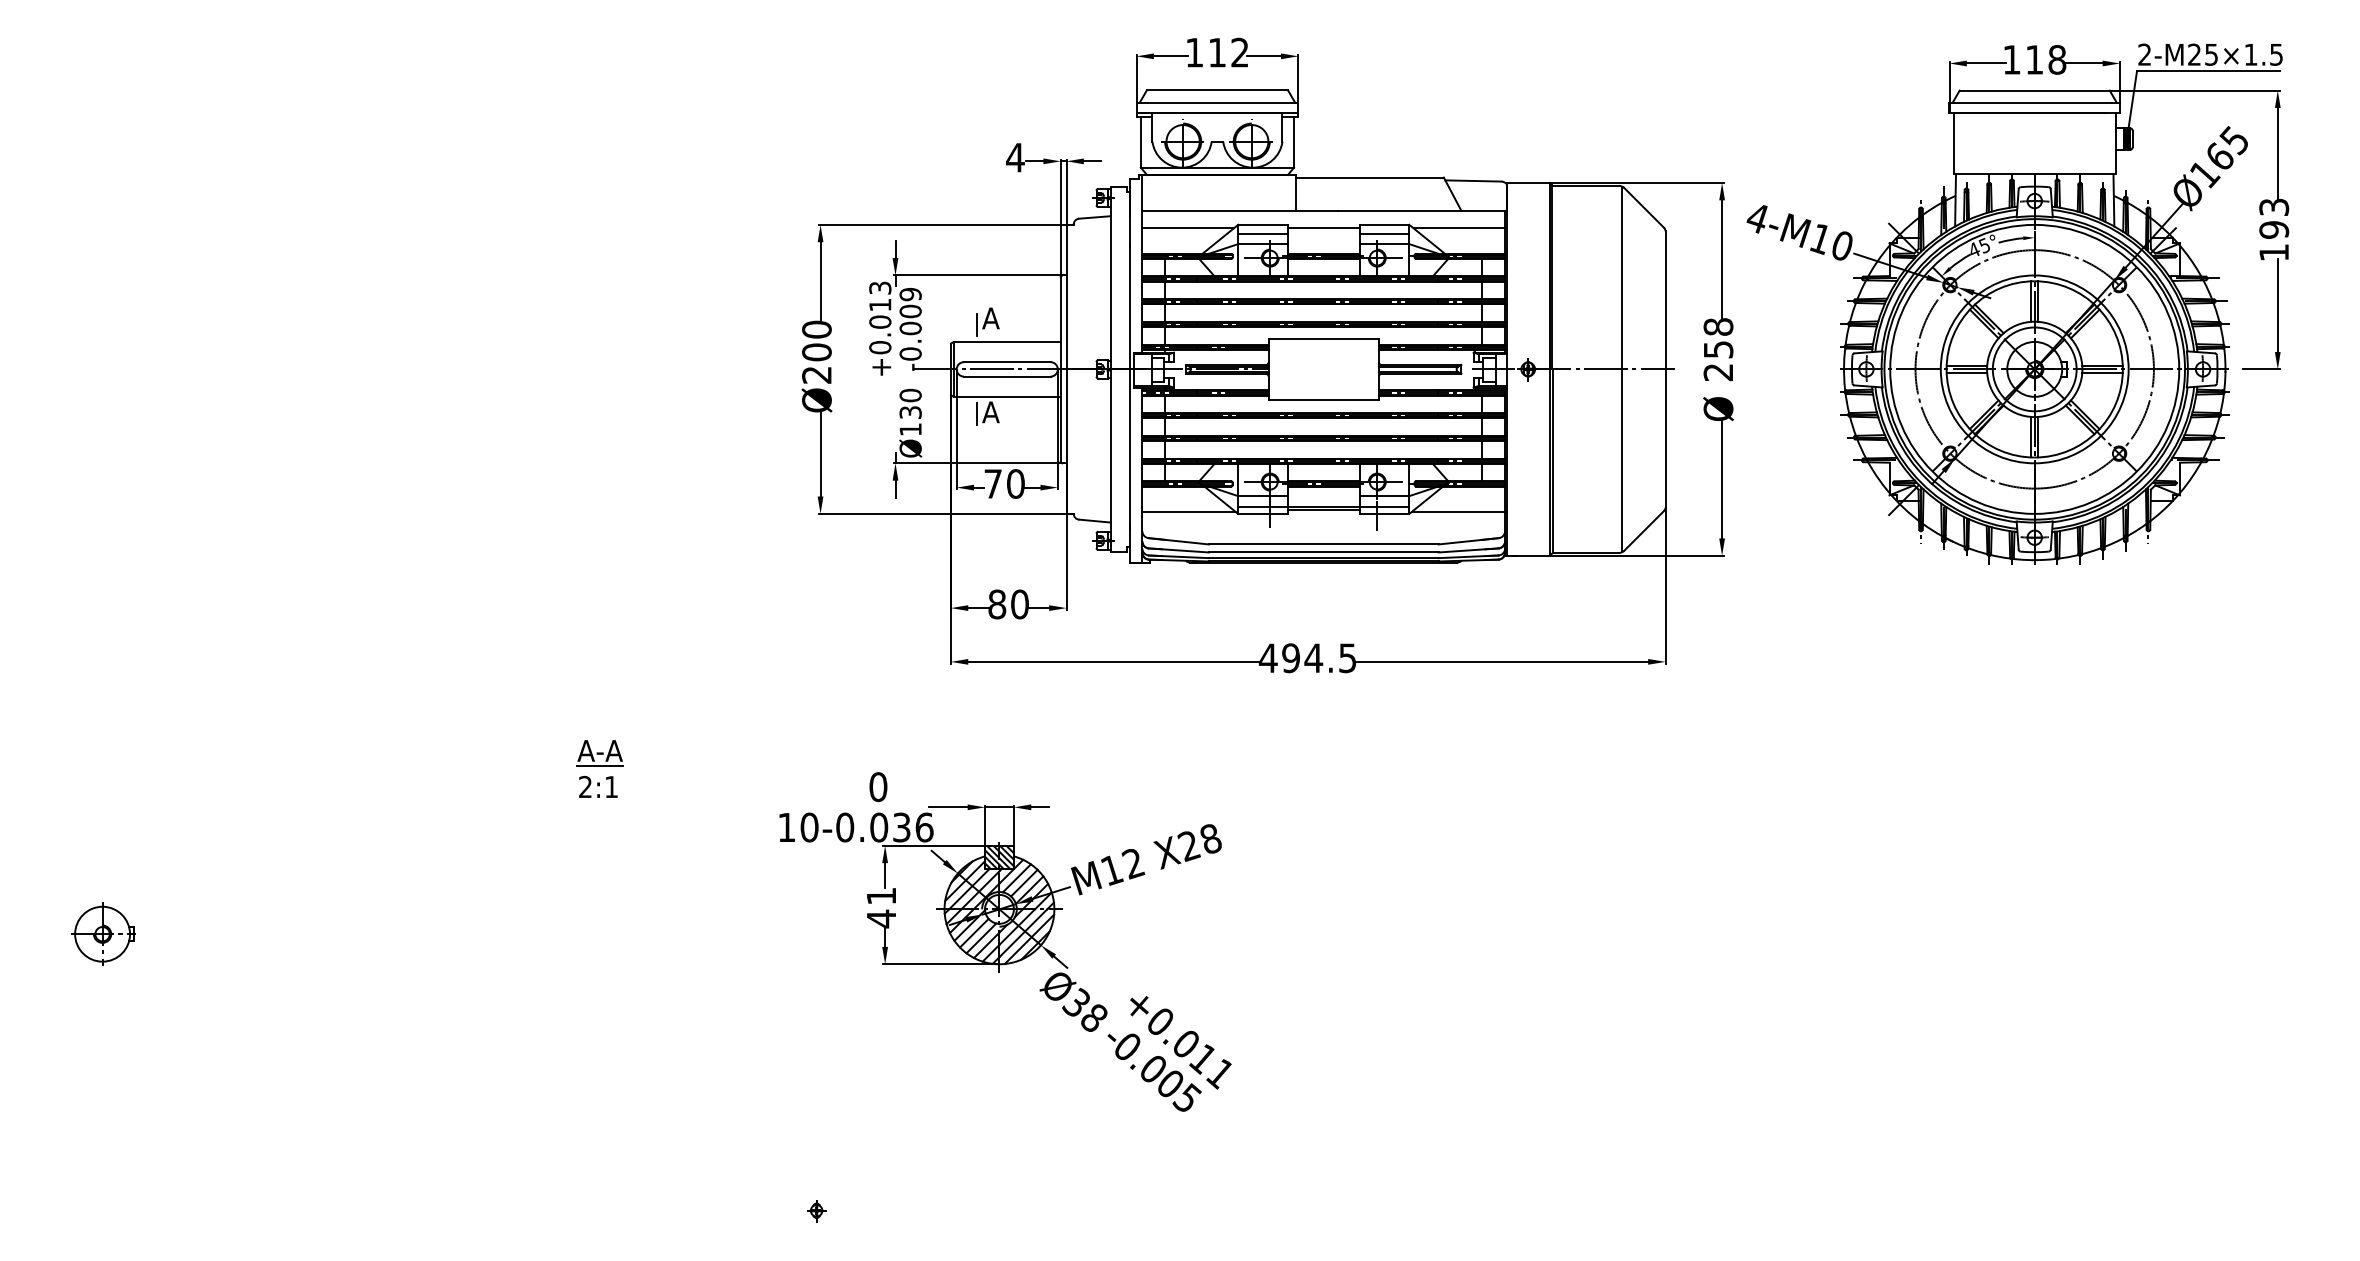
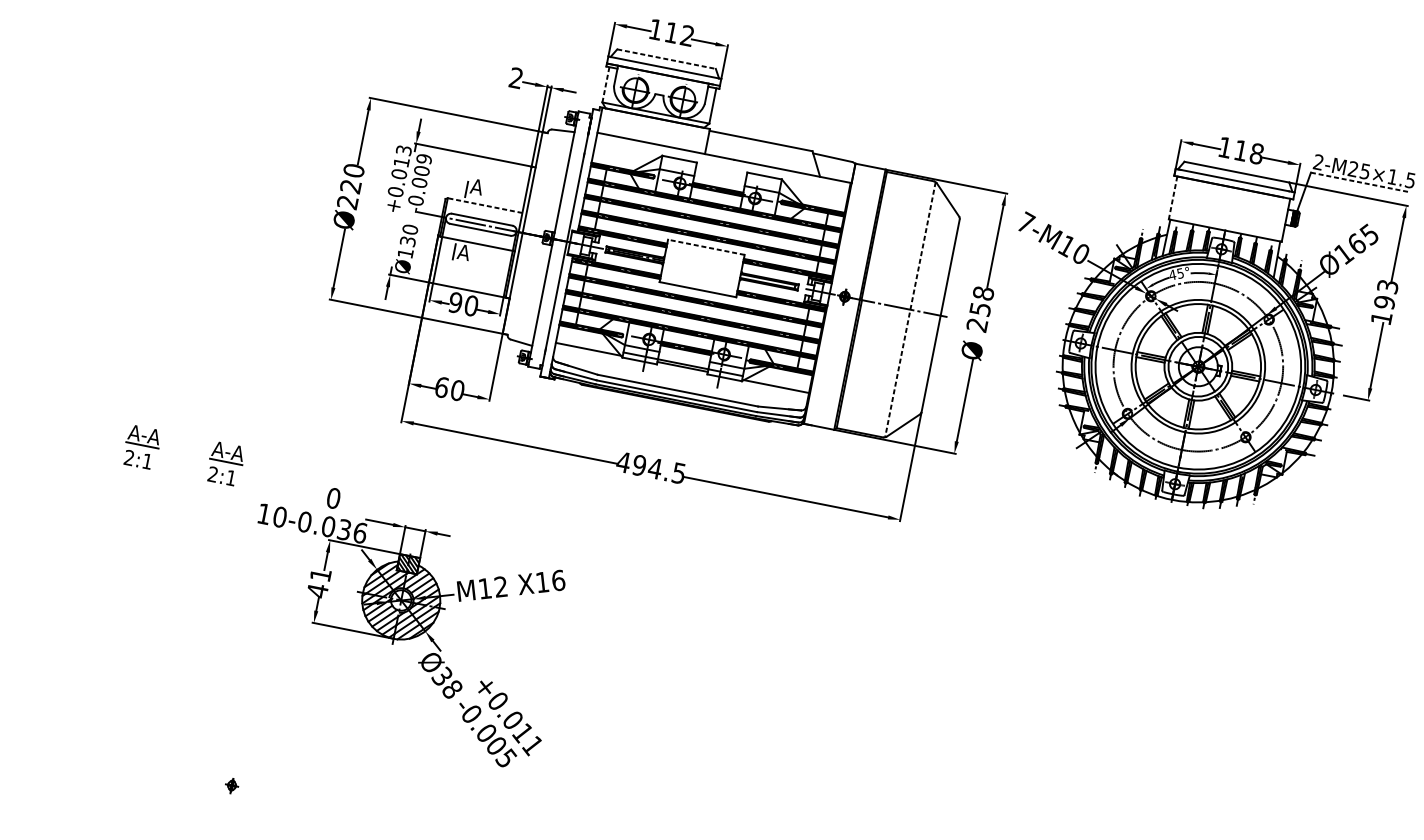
line: (2208, 71) -> (1360, 182), solid -> dashed
line: (1217, 90) -> (666, 59), solid -> dashed
line: (1140, 142) -> (605, 84), solid -> dashed
line: (1953, 143) -> (1172, 197), solid -> dashed
text: (1015, 157) -> (516, 78), 4 -> 2
text: (1758, 217) -> (1026, 222), 4-M10 -> 7-M10
line: (1187, 228) -> (626, 151), removed
line: (1323, 228) -> (721, 170), removed
line: (1459, 228) -> (816, 188), removed
line: (1262, 233) -> (678, 165), removed
line: (1384, 233) -> (763, 182), removed
line: (1323, 339) -> (706, 247), solid -> dashed
line: (1006, 341) -> (484, 205), solid -> dashed
text: (816, 352) -> (350, 186), Ø200 -> Ø220
line: (1622, 369) -> (910, 309), solid -> dashed
text: (992, 483) -> (455, 302), 70 -> 90
text: (997, 604) -> (442, 387), 80 -> 60
part: (719, 768) -> (225, 463), added
text: (1199, 842) -> (550, 581), X28 -> X16

